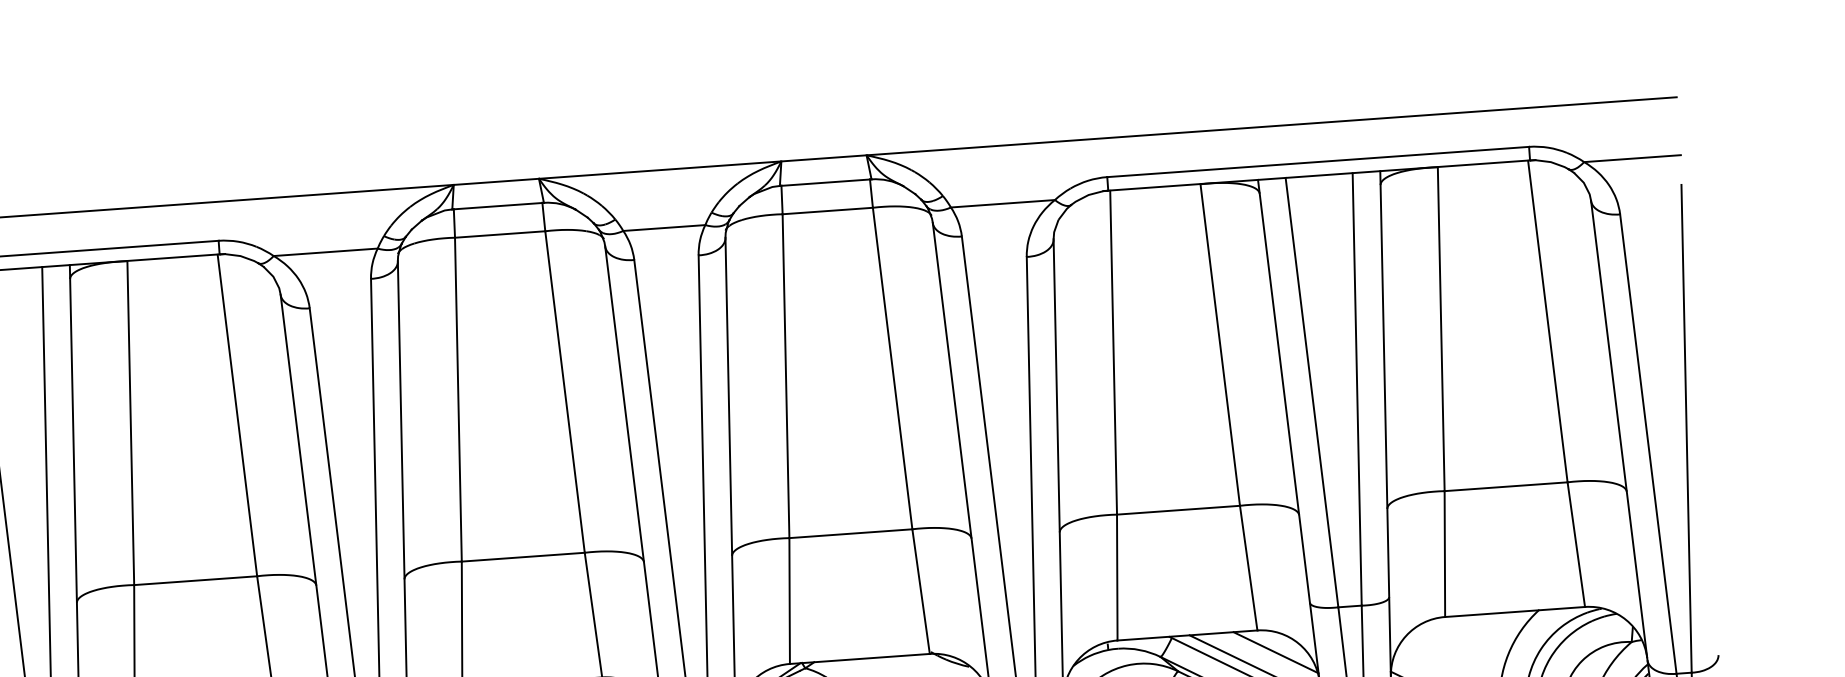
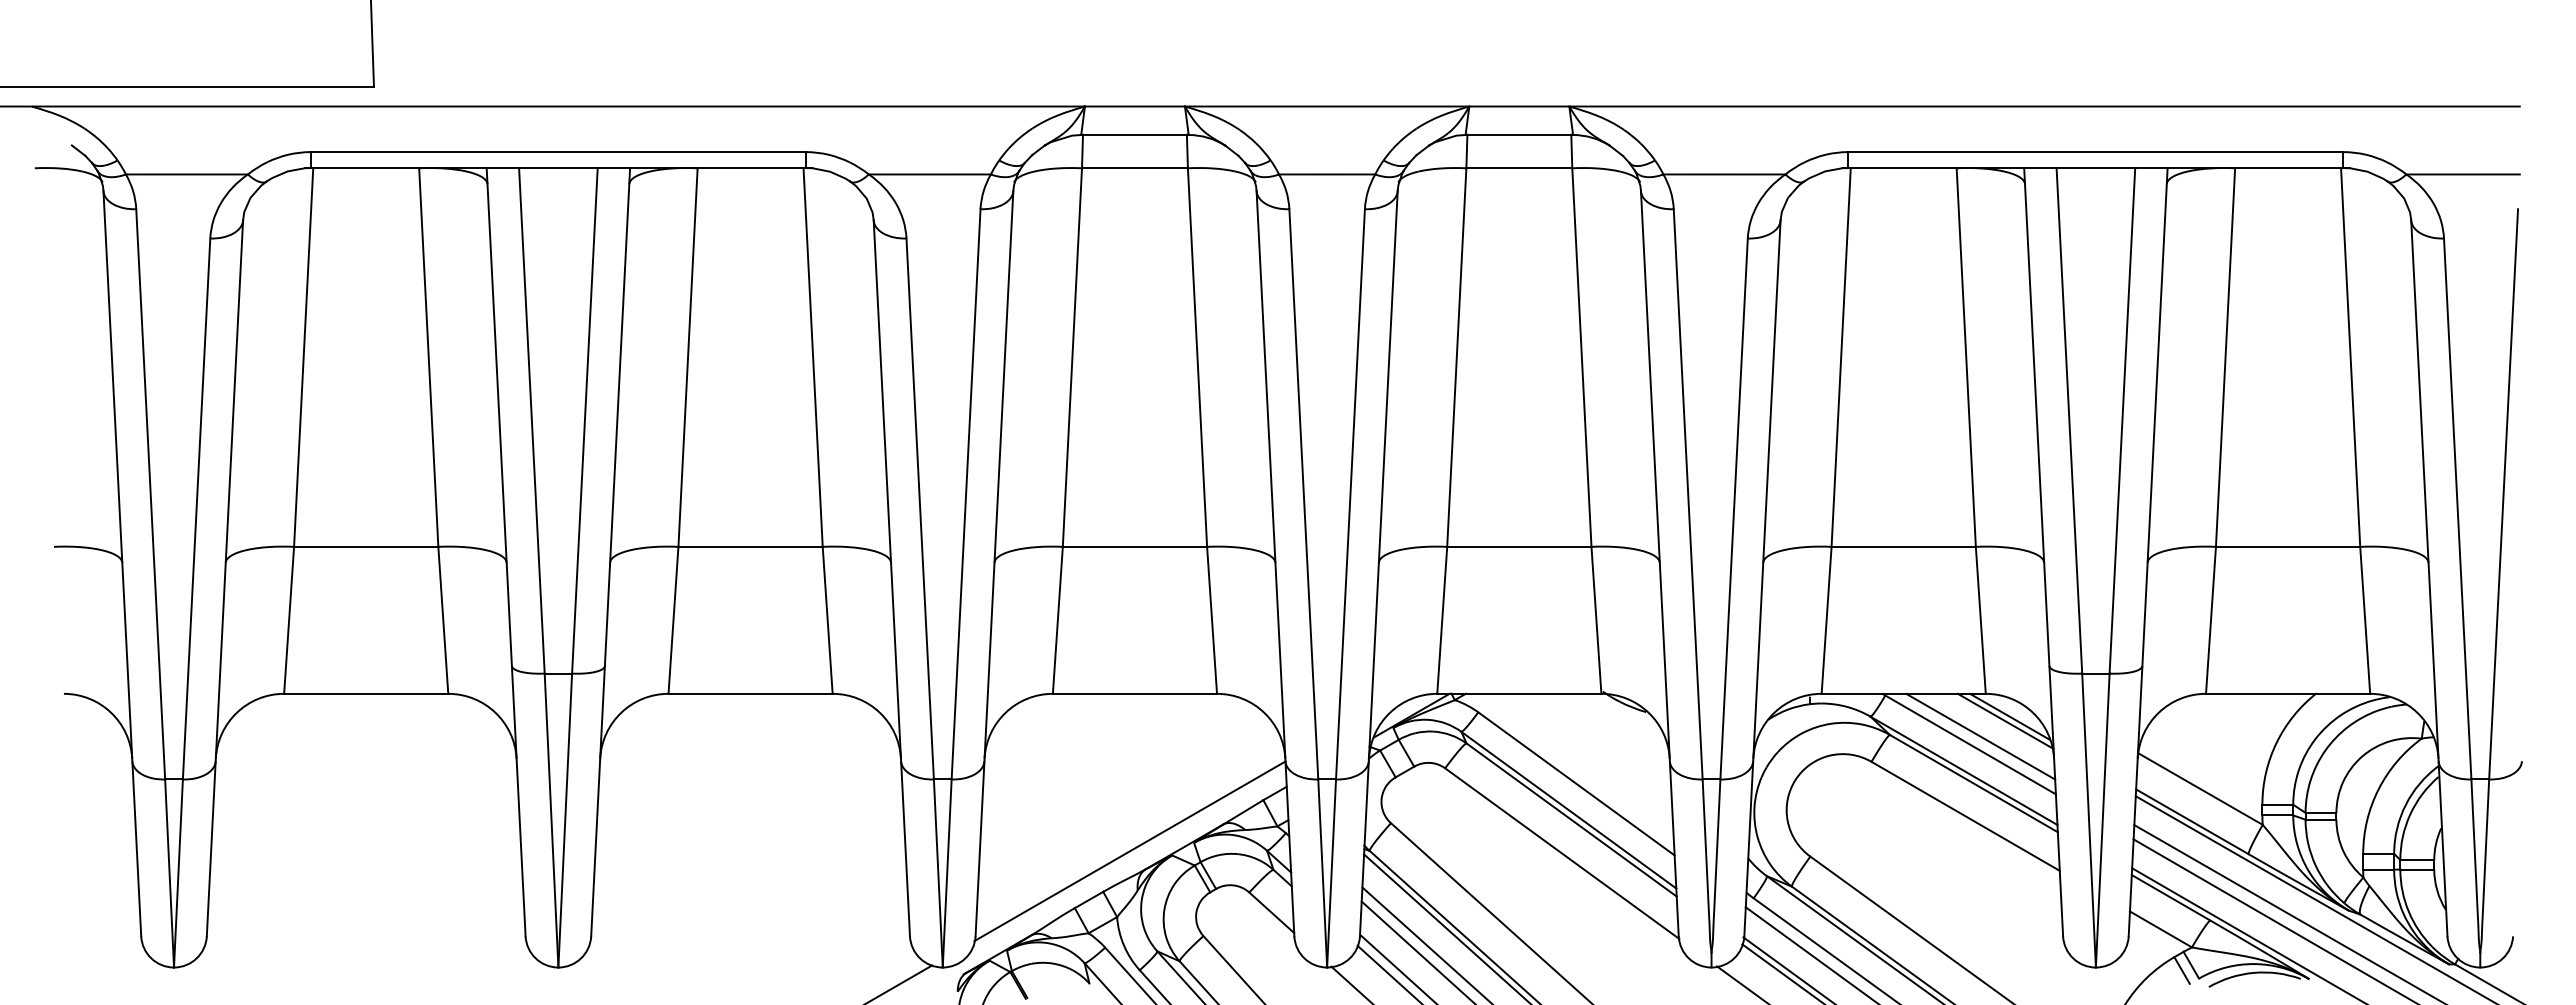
line: (1279, 648) -> (2009, 716), added

